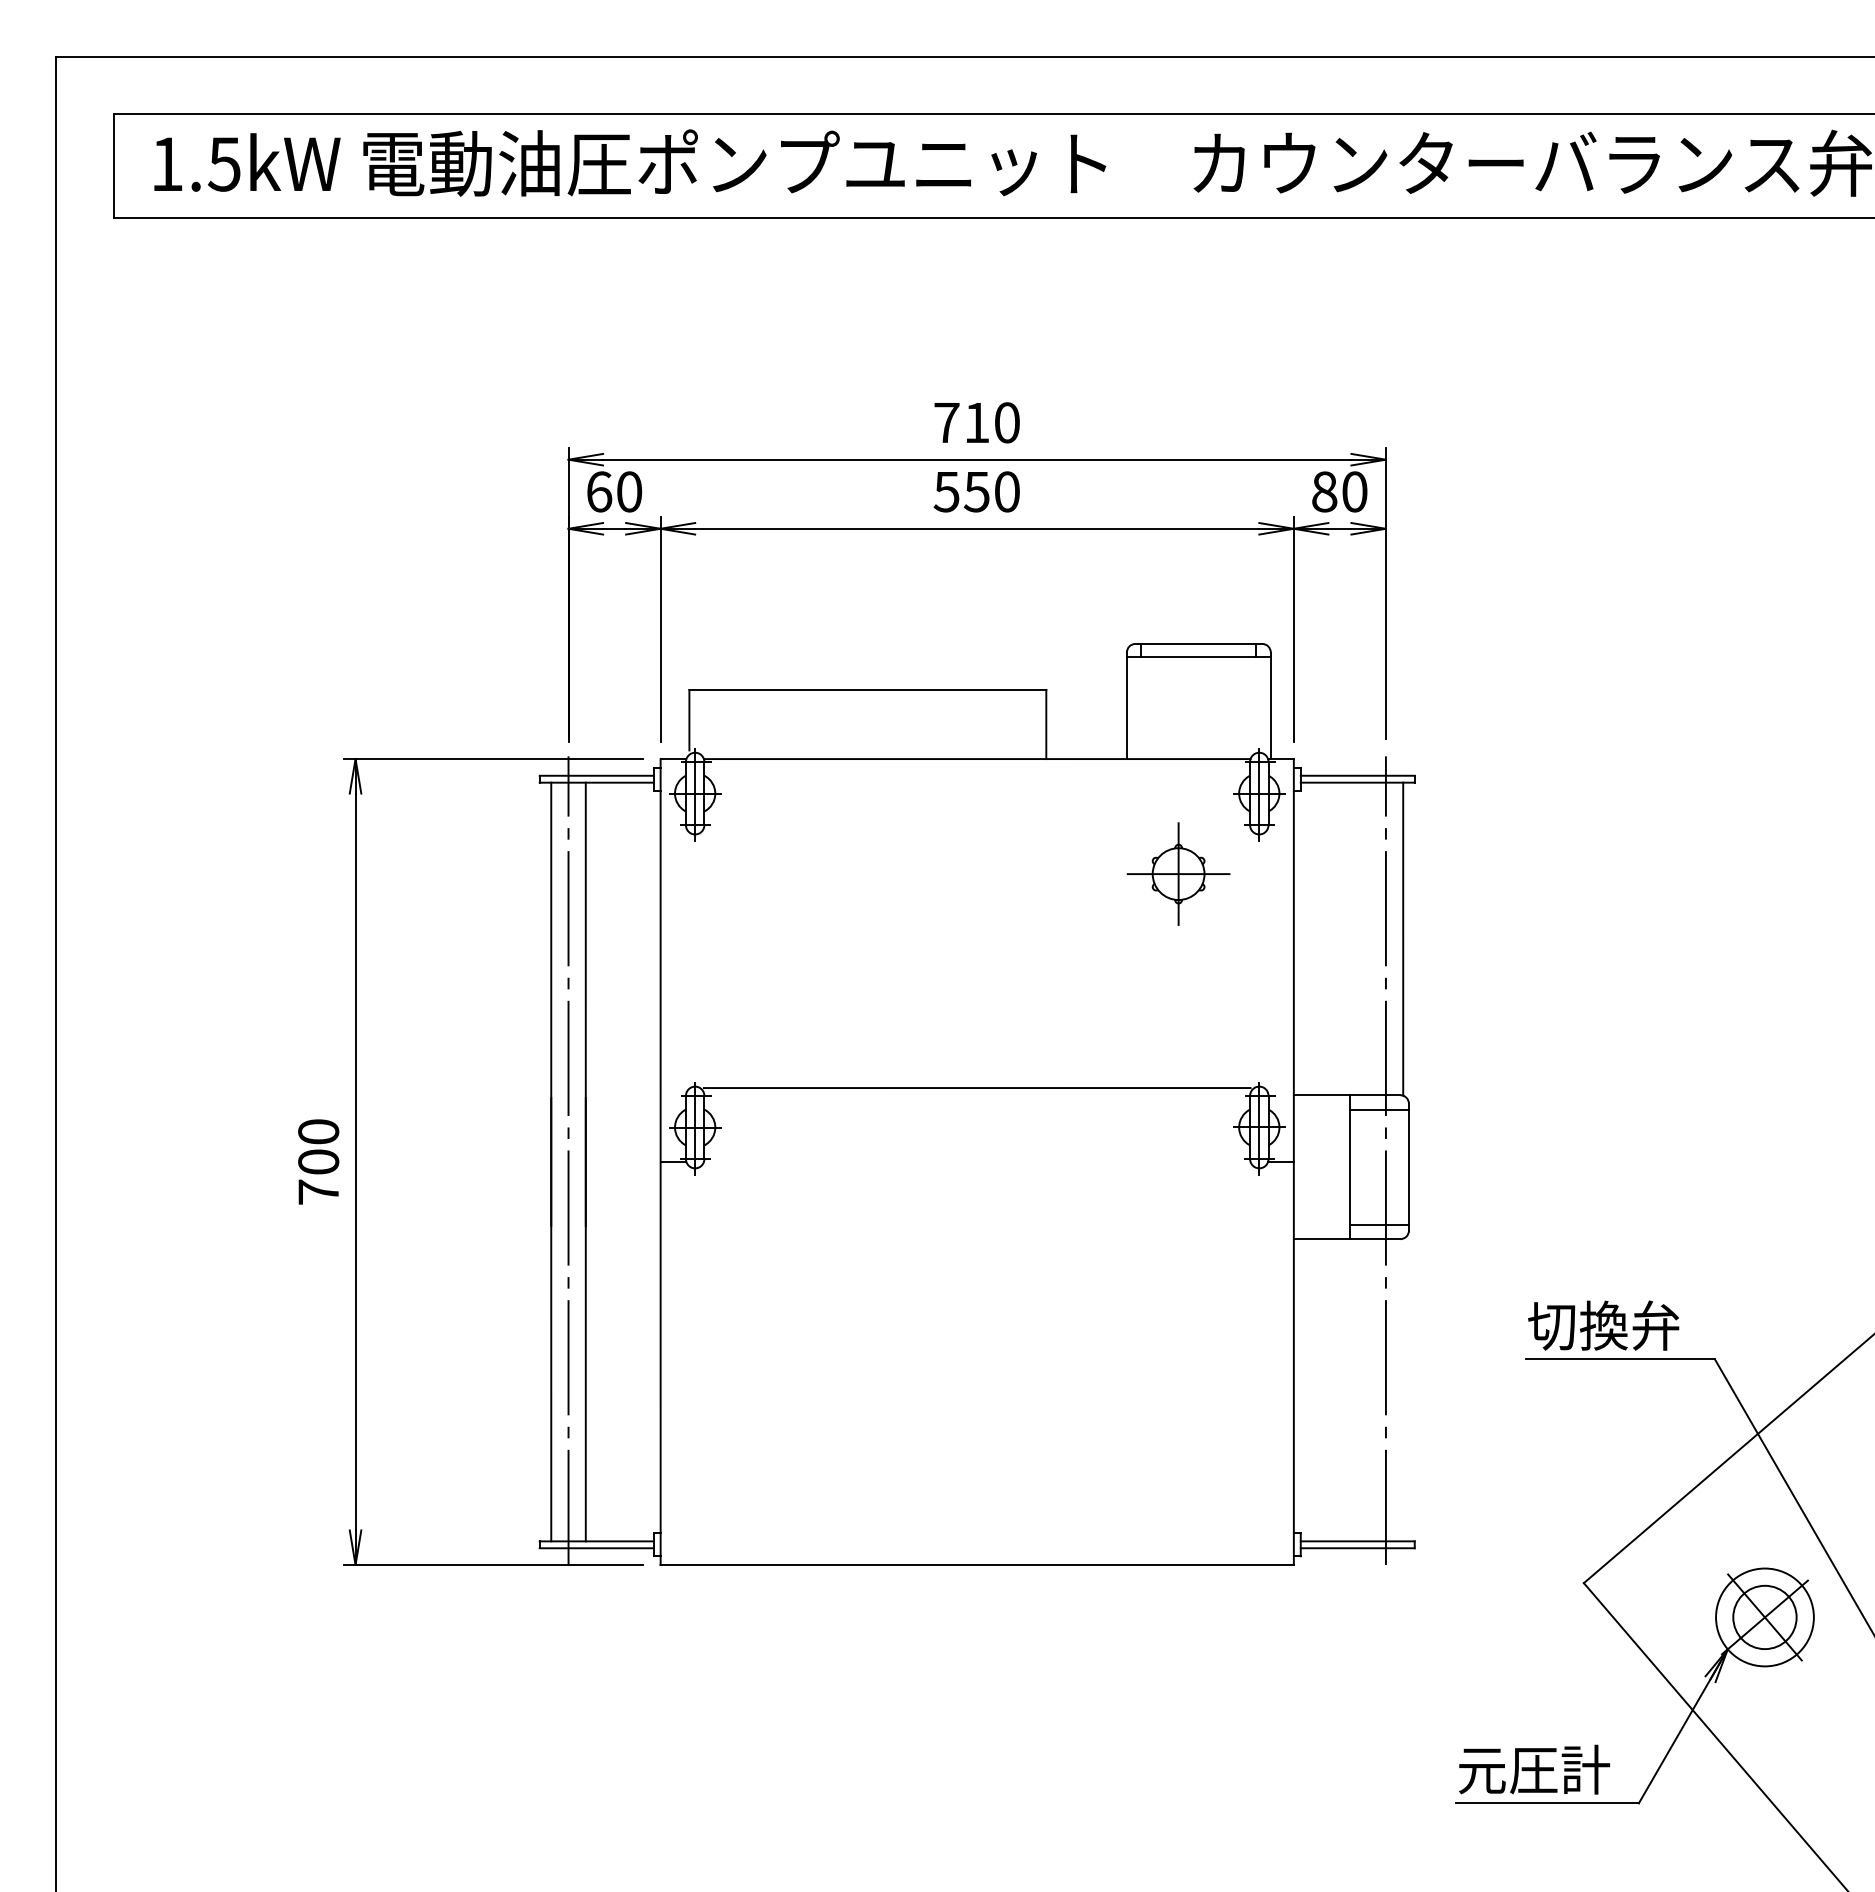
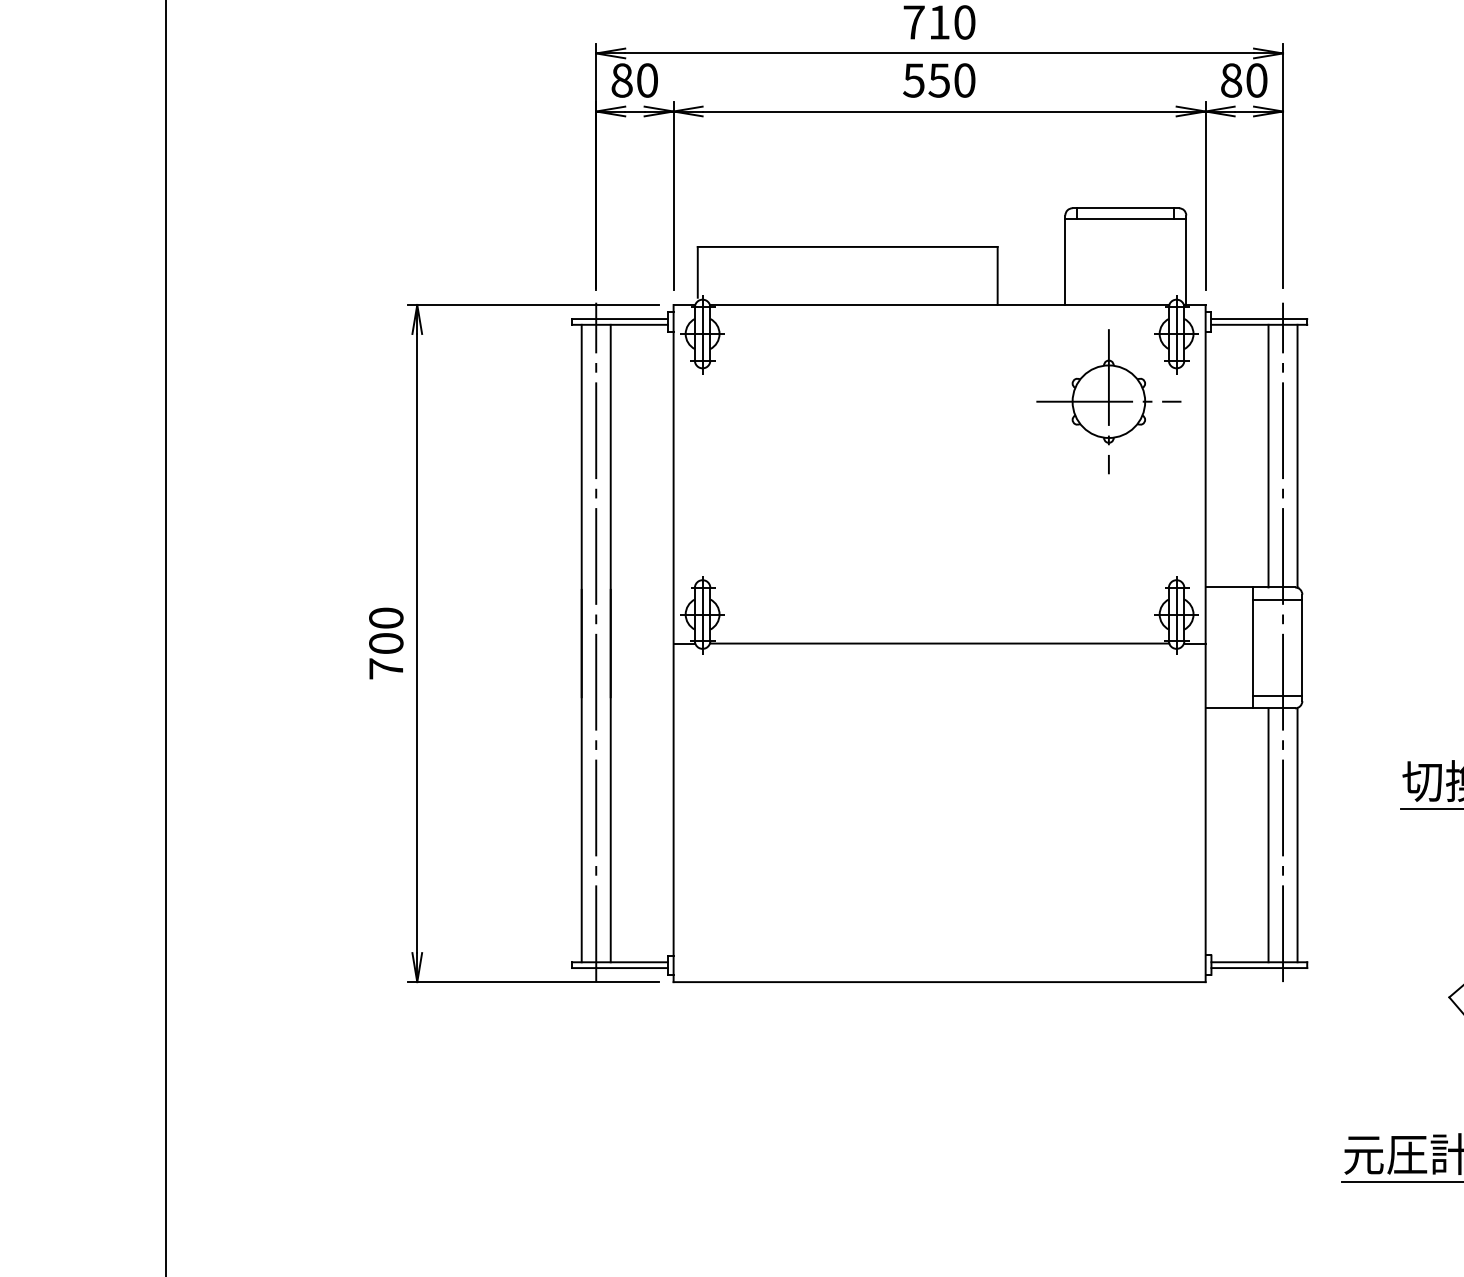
text: (599, 491) -> (622, 80), 60 -> 80
part: (1178, 873) -> (1108, 401), size x1.67
line: (1368, 938) -> (1268, 455), added
line: (976, 1088) -> (939, 643), moved
line: (1368, 1390) -> (1268, 835), added
line: (1403, 1390) -> (1297, 835), added

